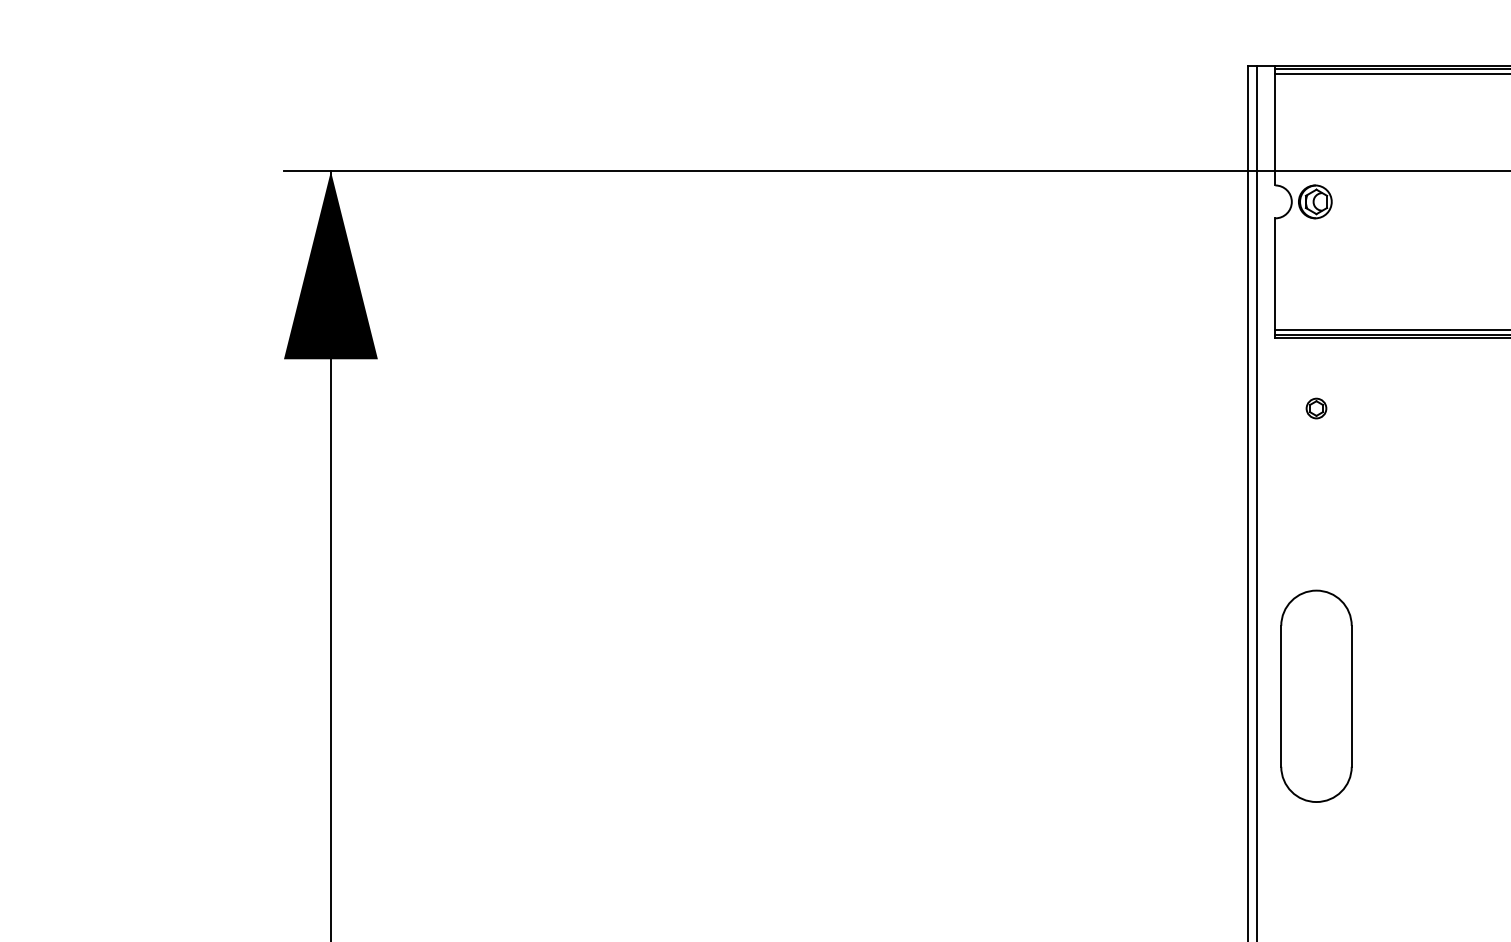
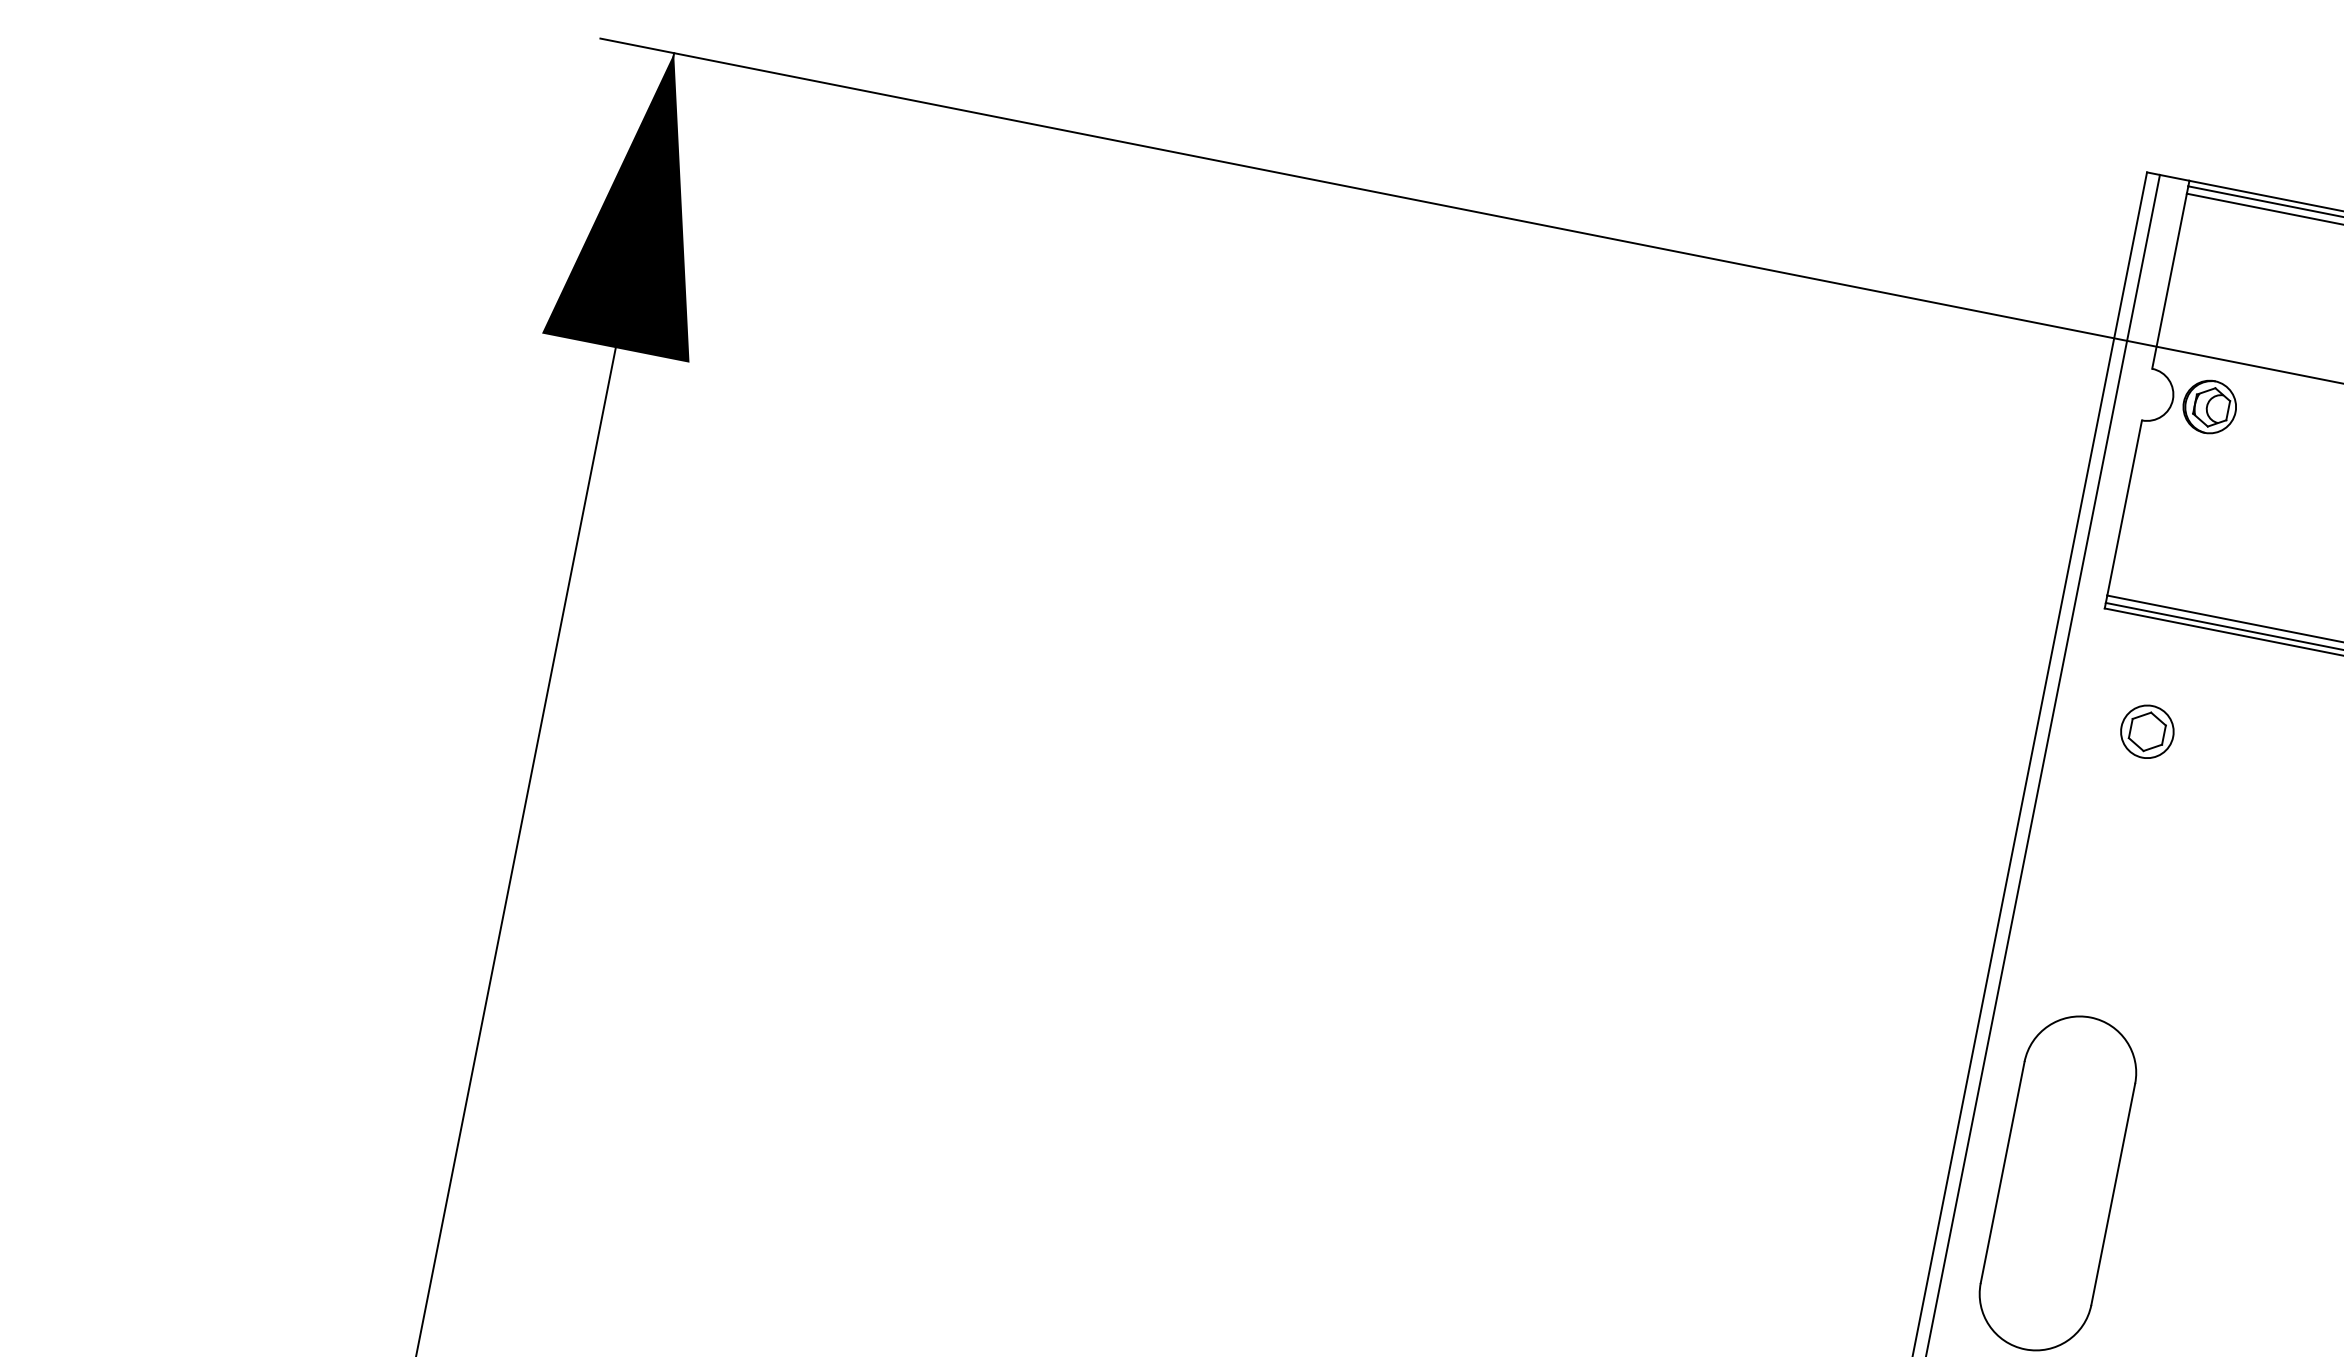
part: (1316, 408) -> (2147, 731), size x1.67

